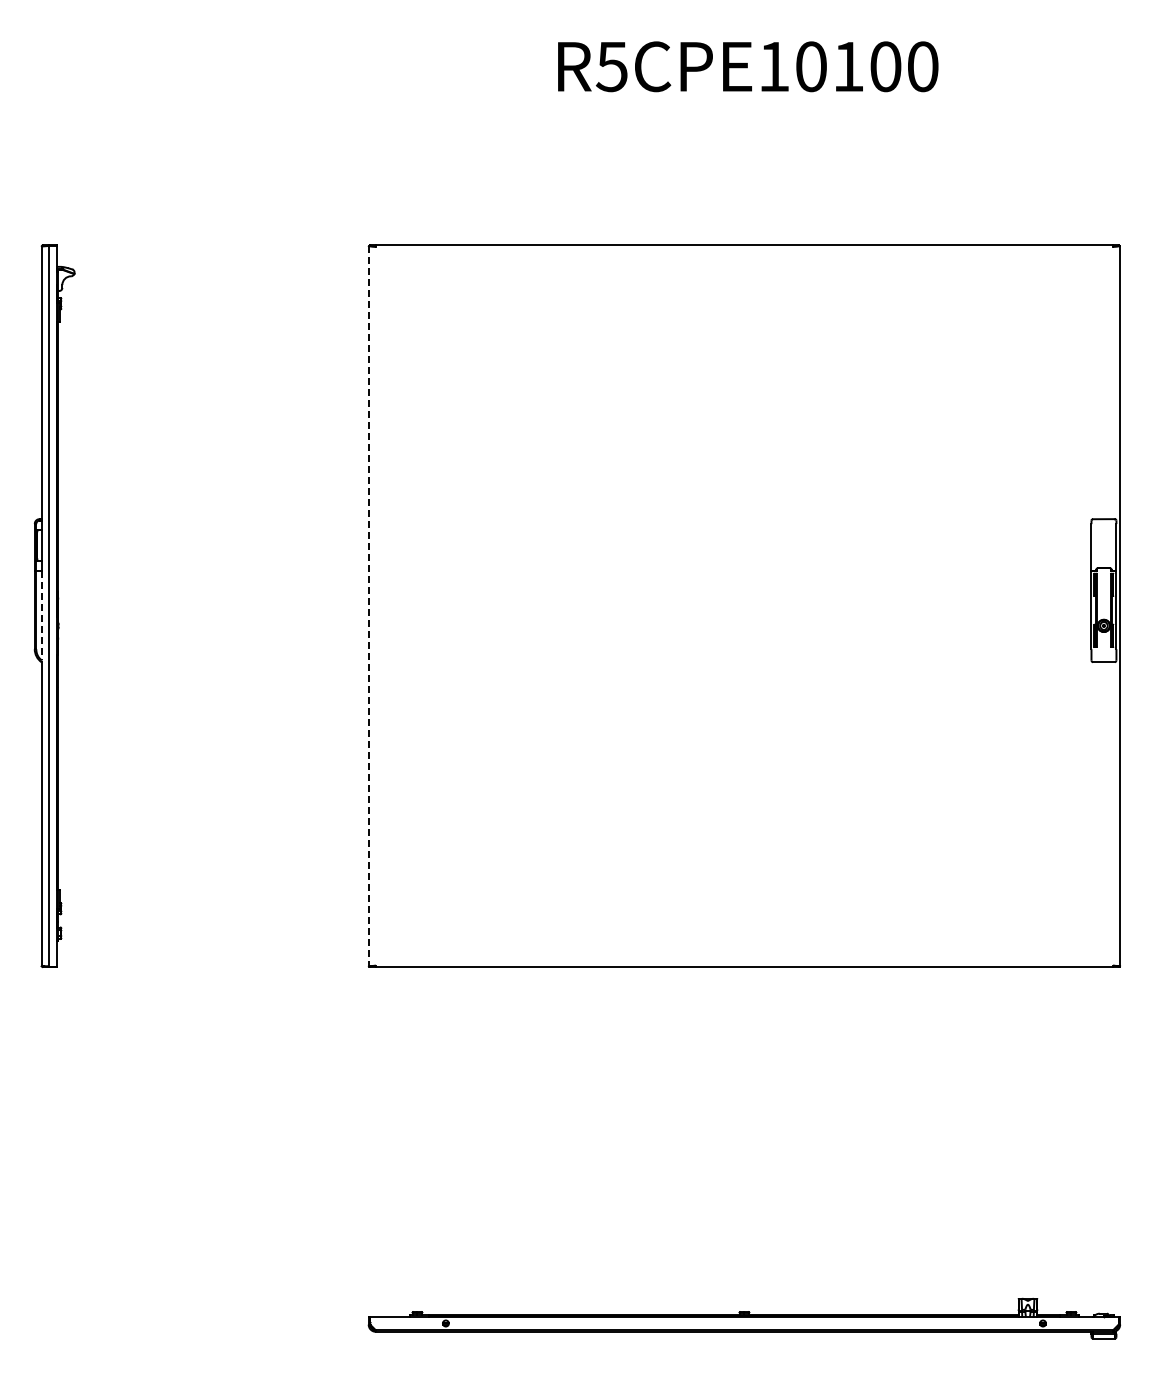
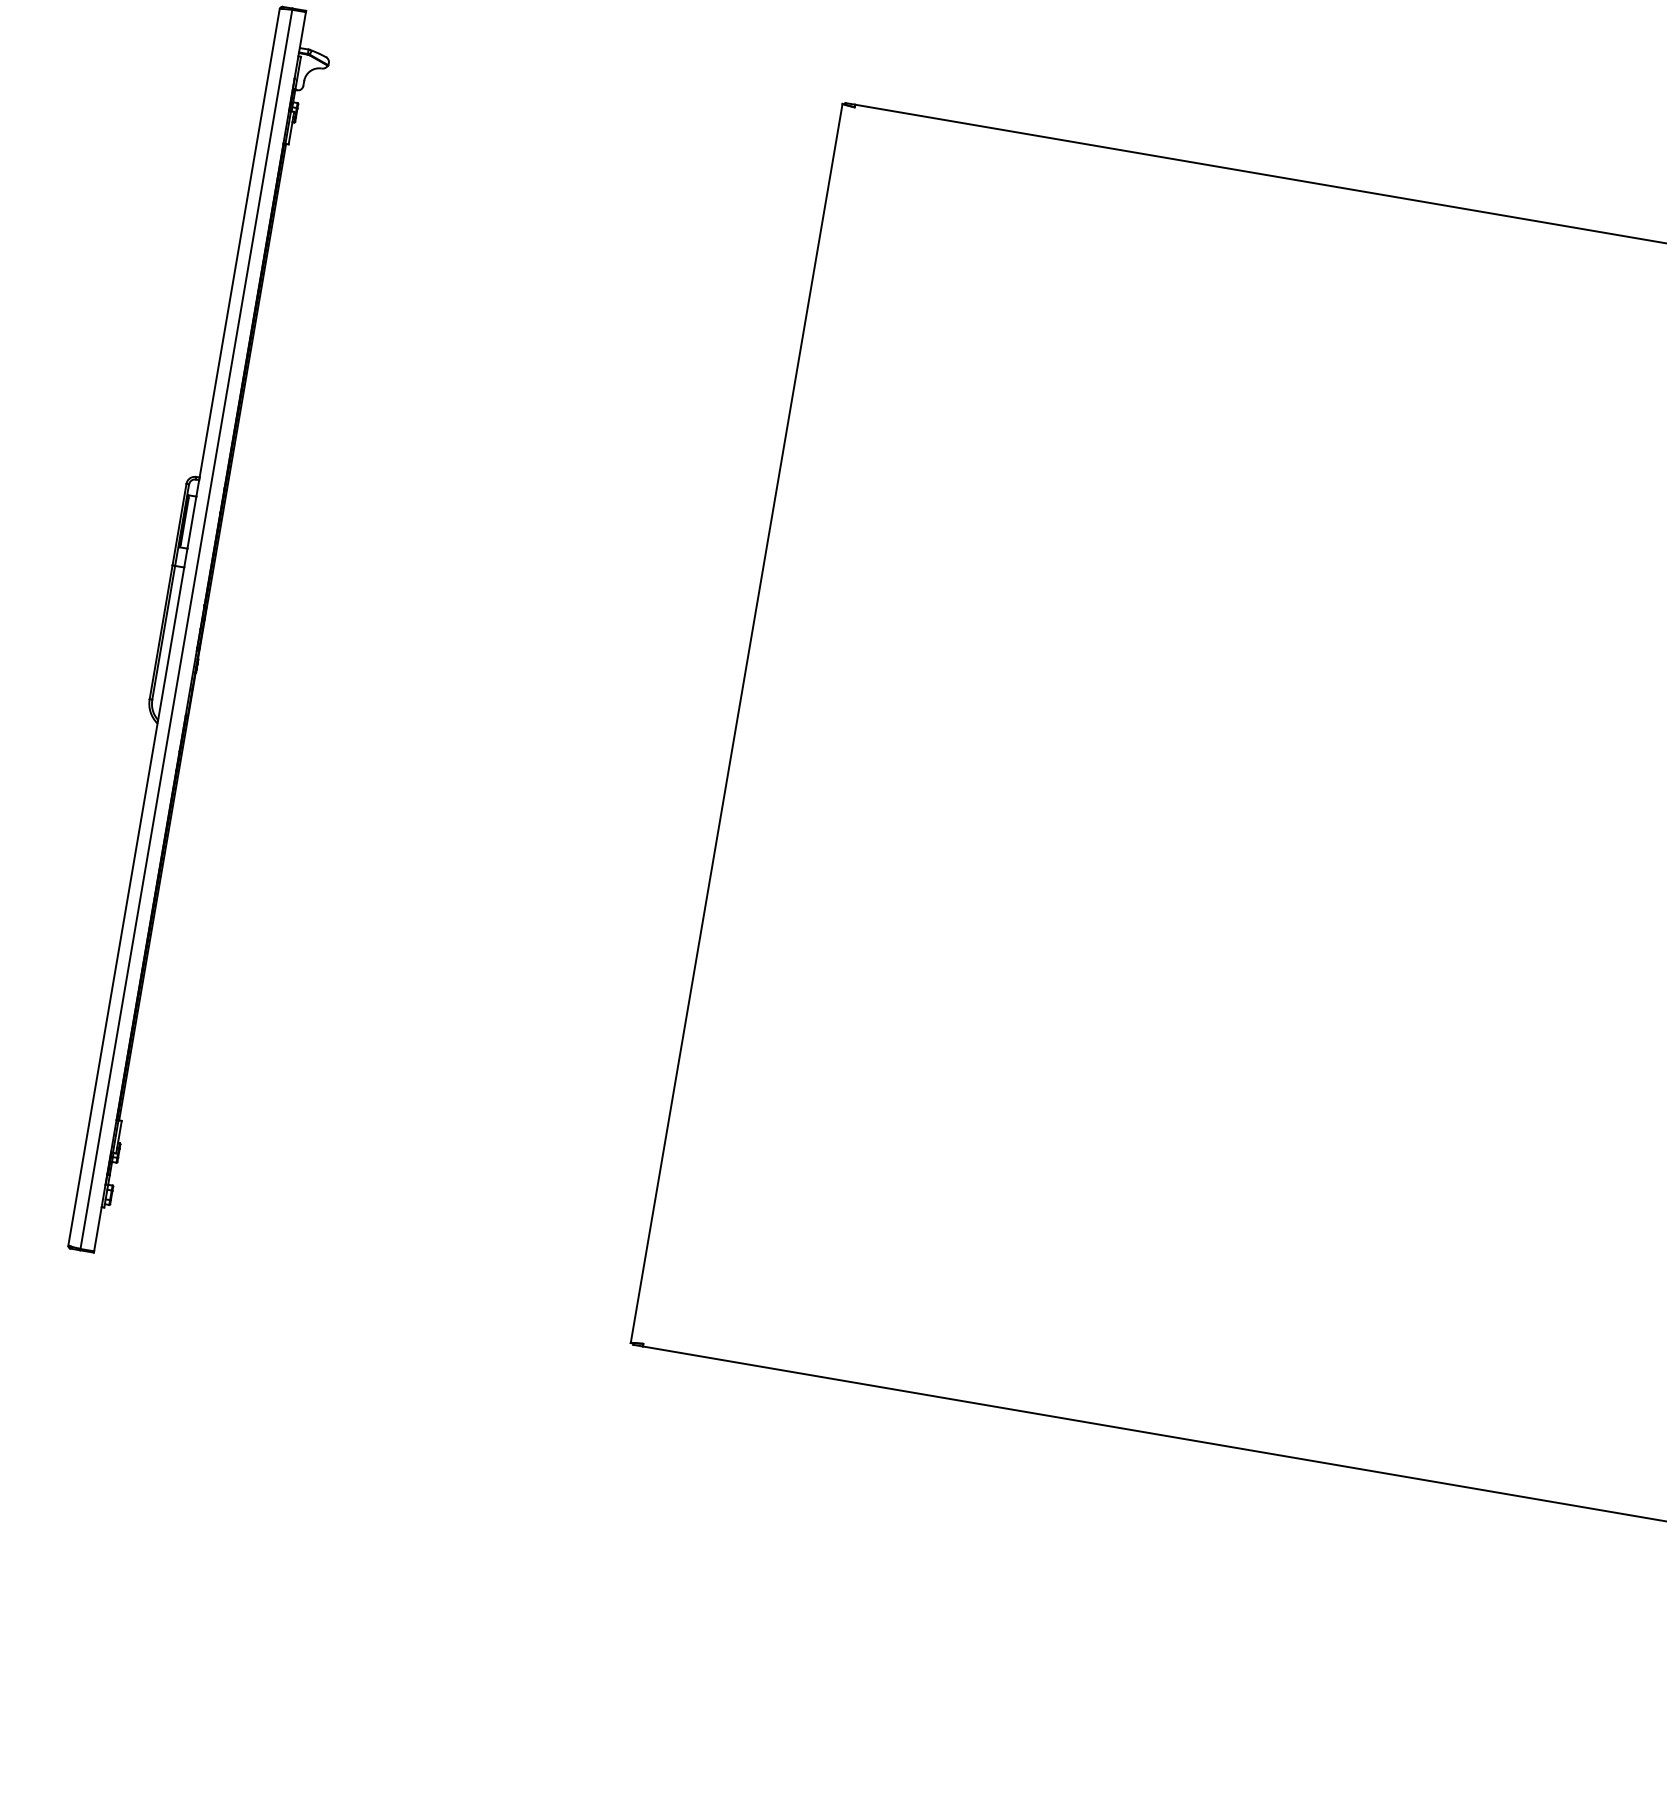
line: (368, 606) -> (736, 723), dashed -> solid
line: (41, 616) -> (170, 644), dashed -> solid

